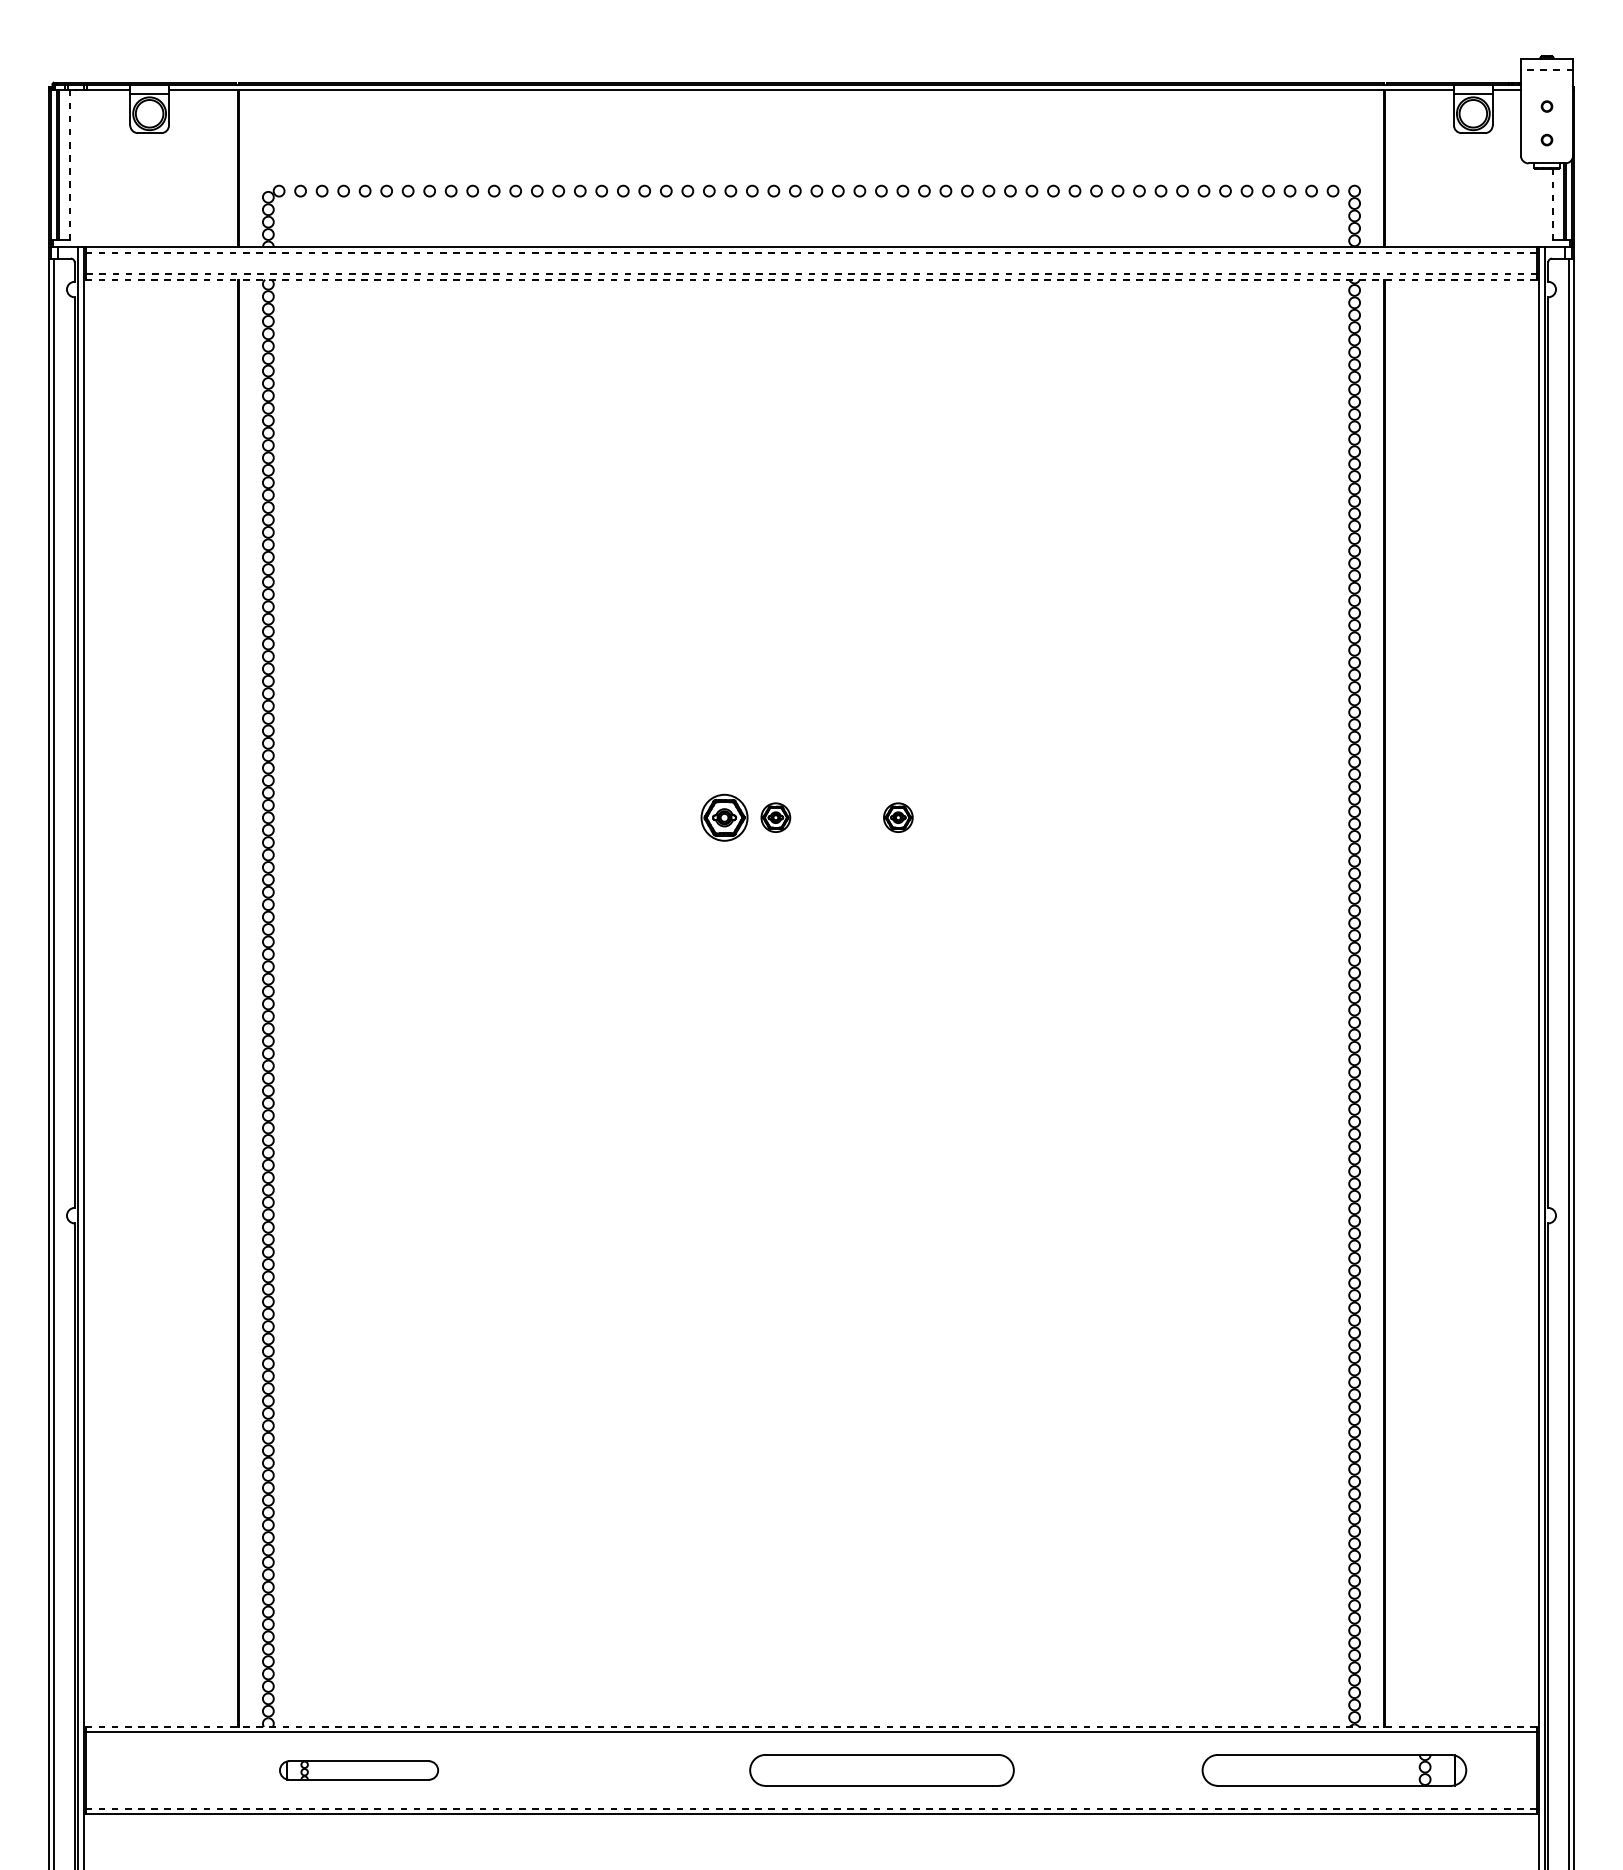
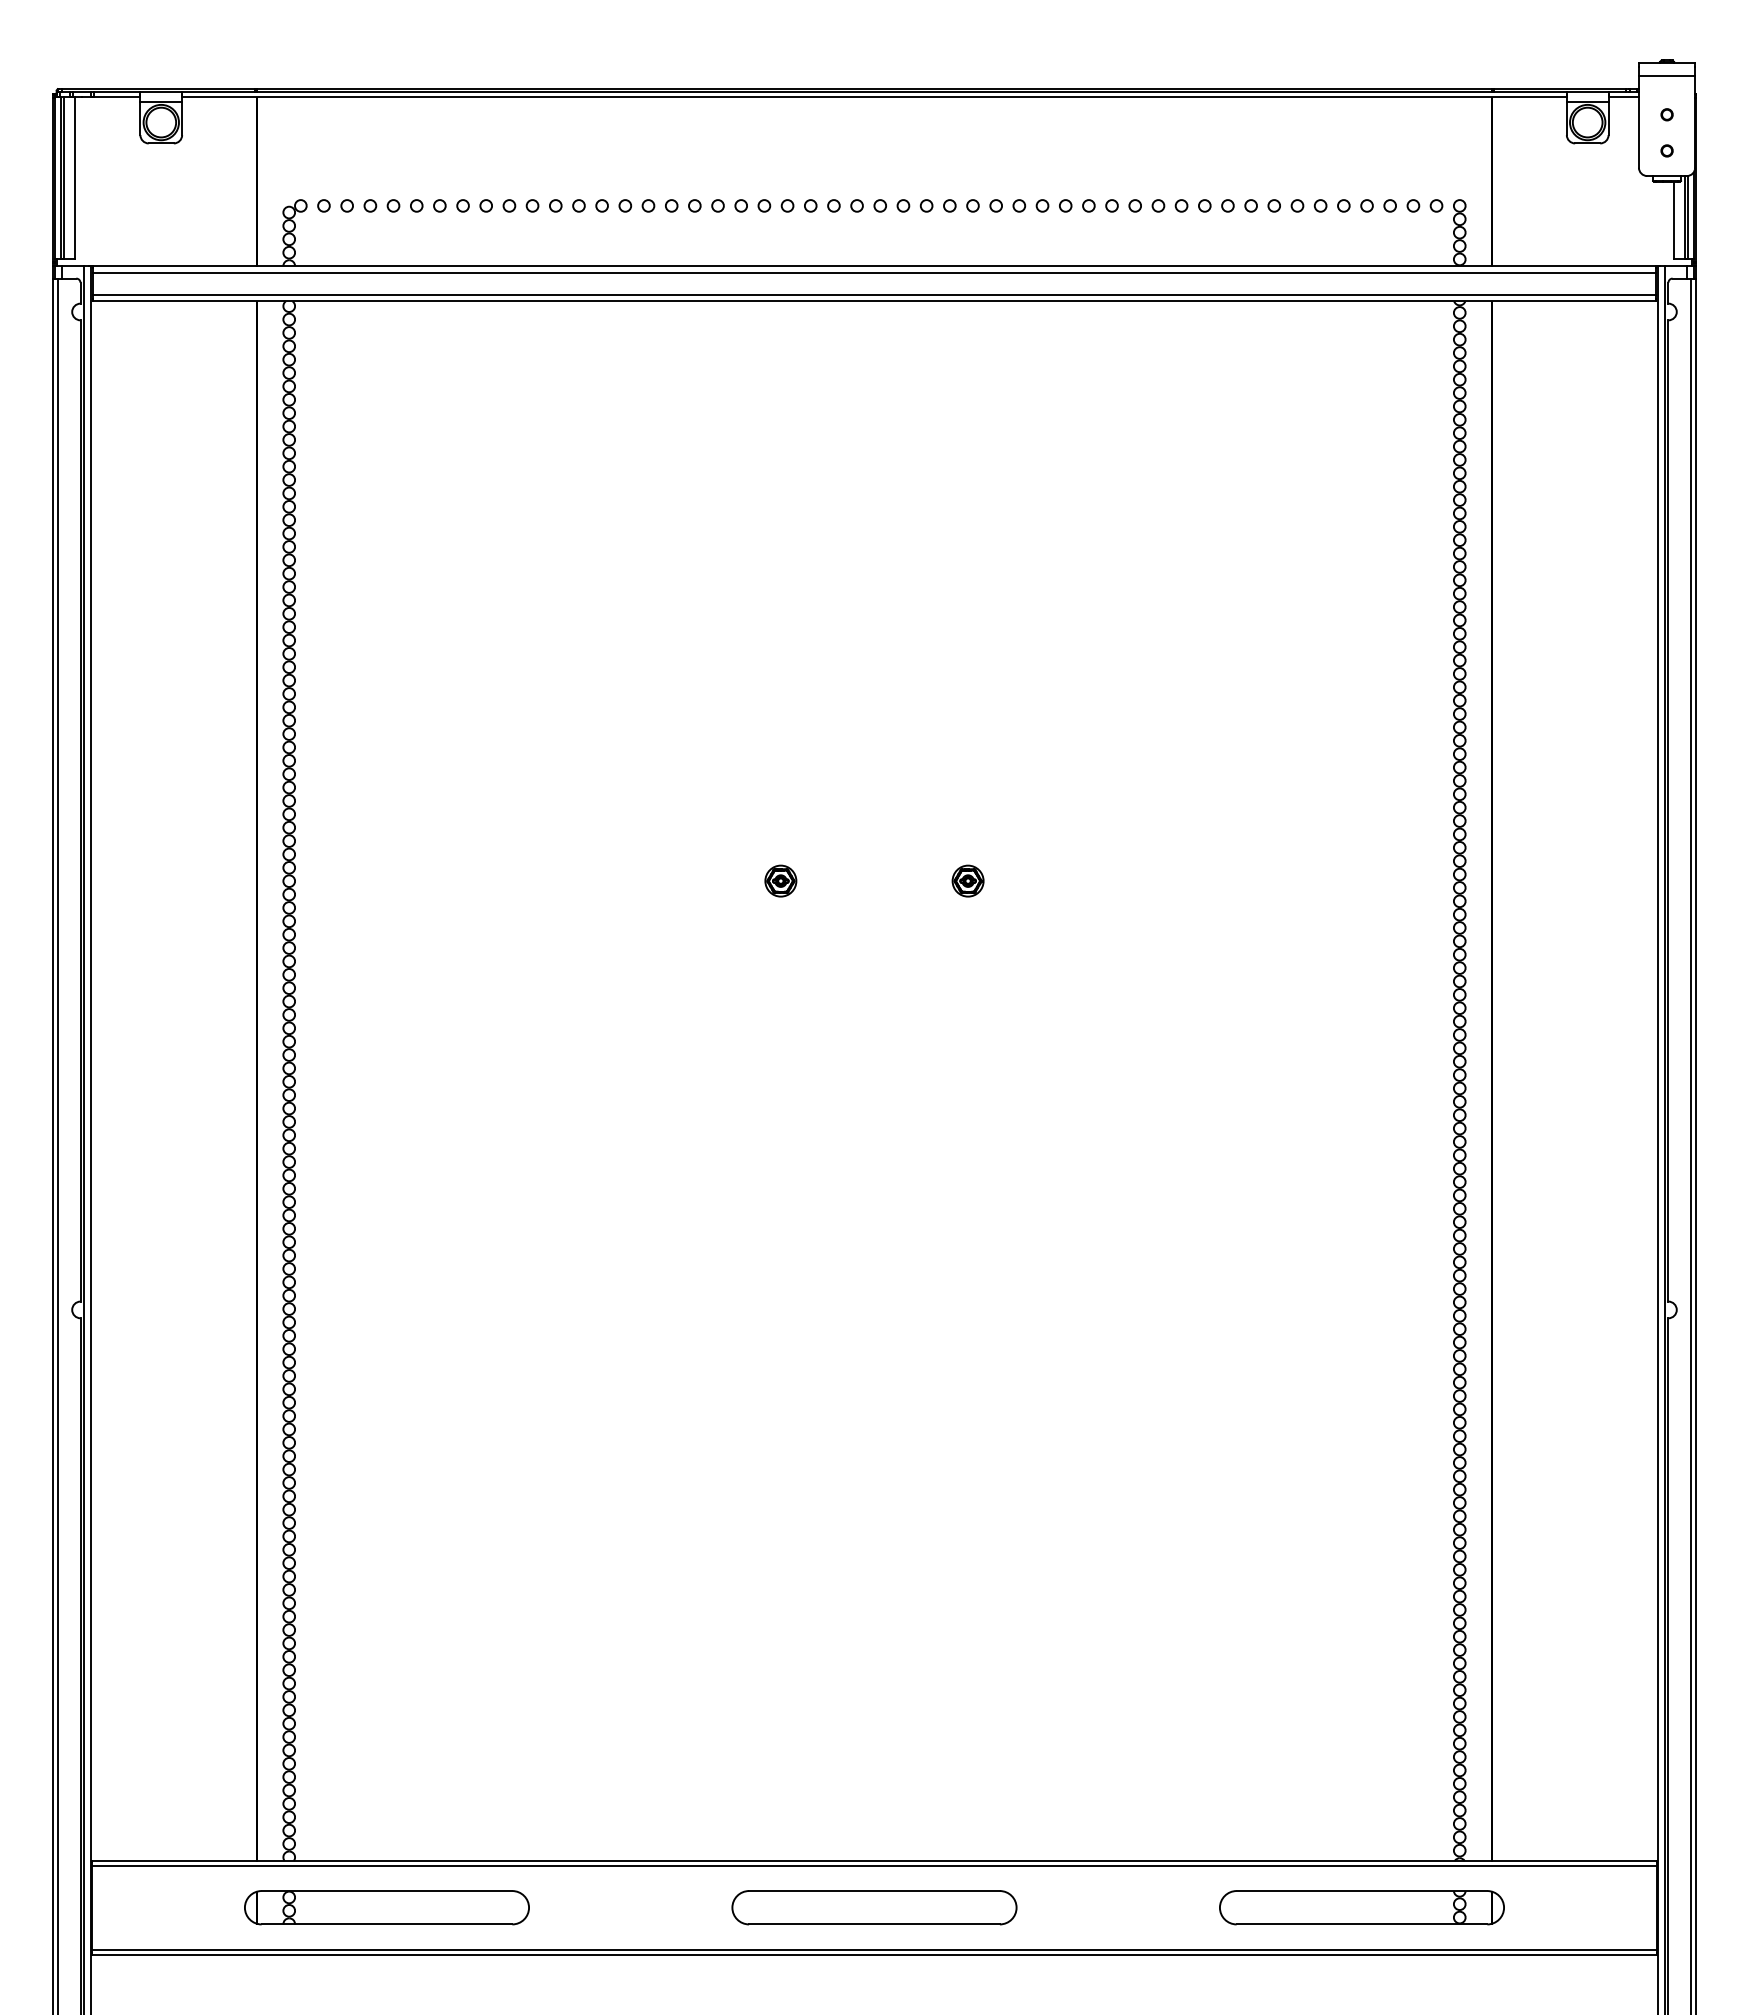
line: (1546, 70) -> (1666, 75), dashed -> solid
line: (69, 165) -> (74, 178), dashed -> solid
line: (1553, 204) -> (1674, 220), dashed -> solid
line: (811, 252) -> (874, 272), dashed -> solid
line: (811, 273) -> (874, 294), dashed -> solid
line: (811, 279) -> (874, 301), dashed -> solid
part: (724, 817) -> (780, 880), size x0.62
part: (775, 817) -> (835, 880), removed
line: (811, 1726) -> (874, 1860), dashed -> solid
part: (358, 1770) -> (386, 1907), size x1.67
part: (882, 1770) -> (874, 1907), moved
part: (1333, 1770) -> (1361, 1907), moved
line: (811, 1809) -> (874, 1949), dashed -> solid

